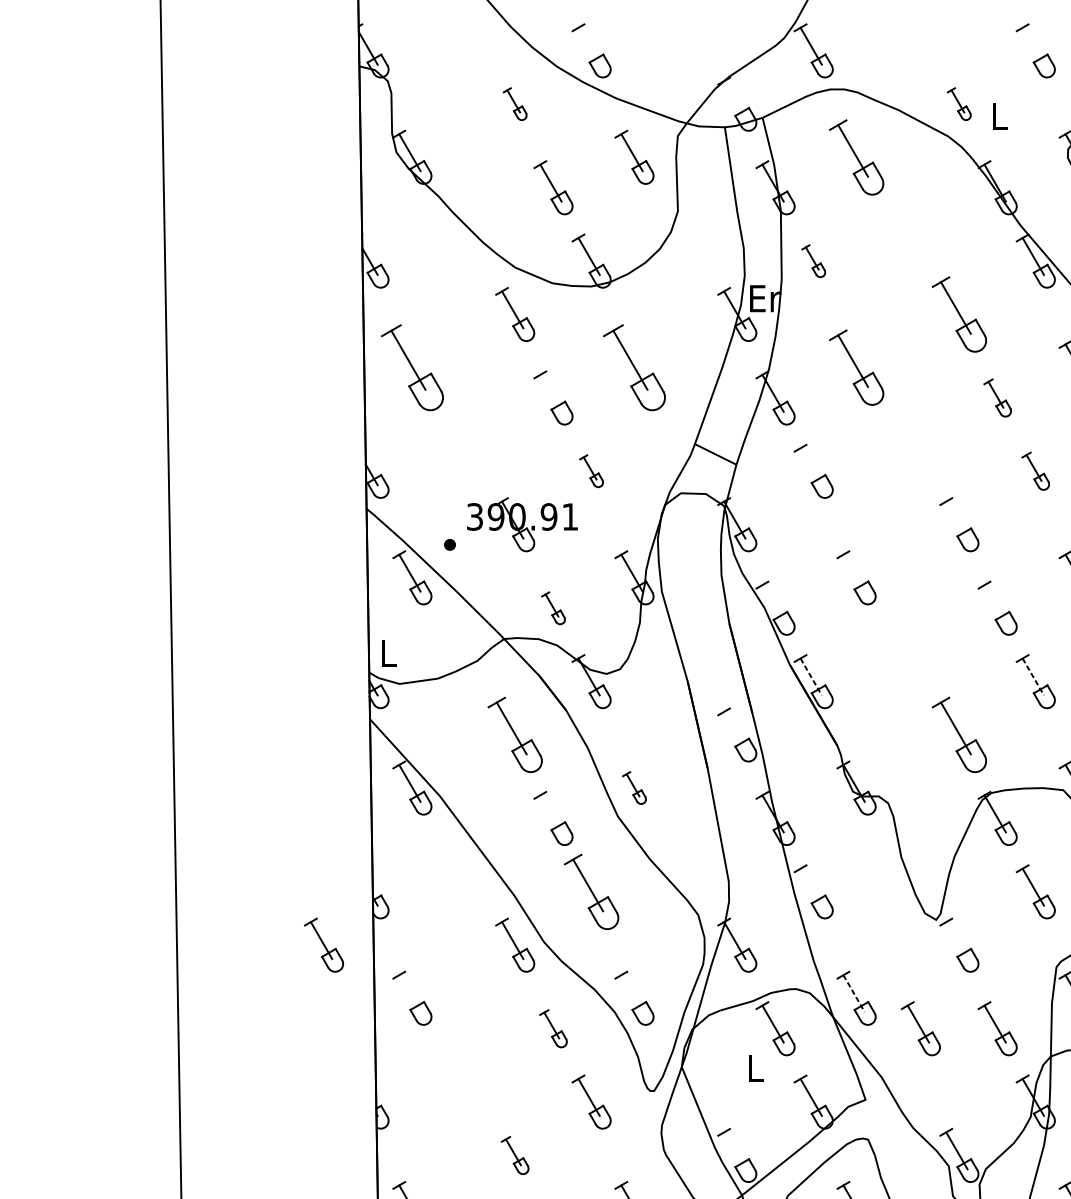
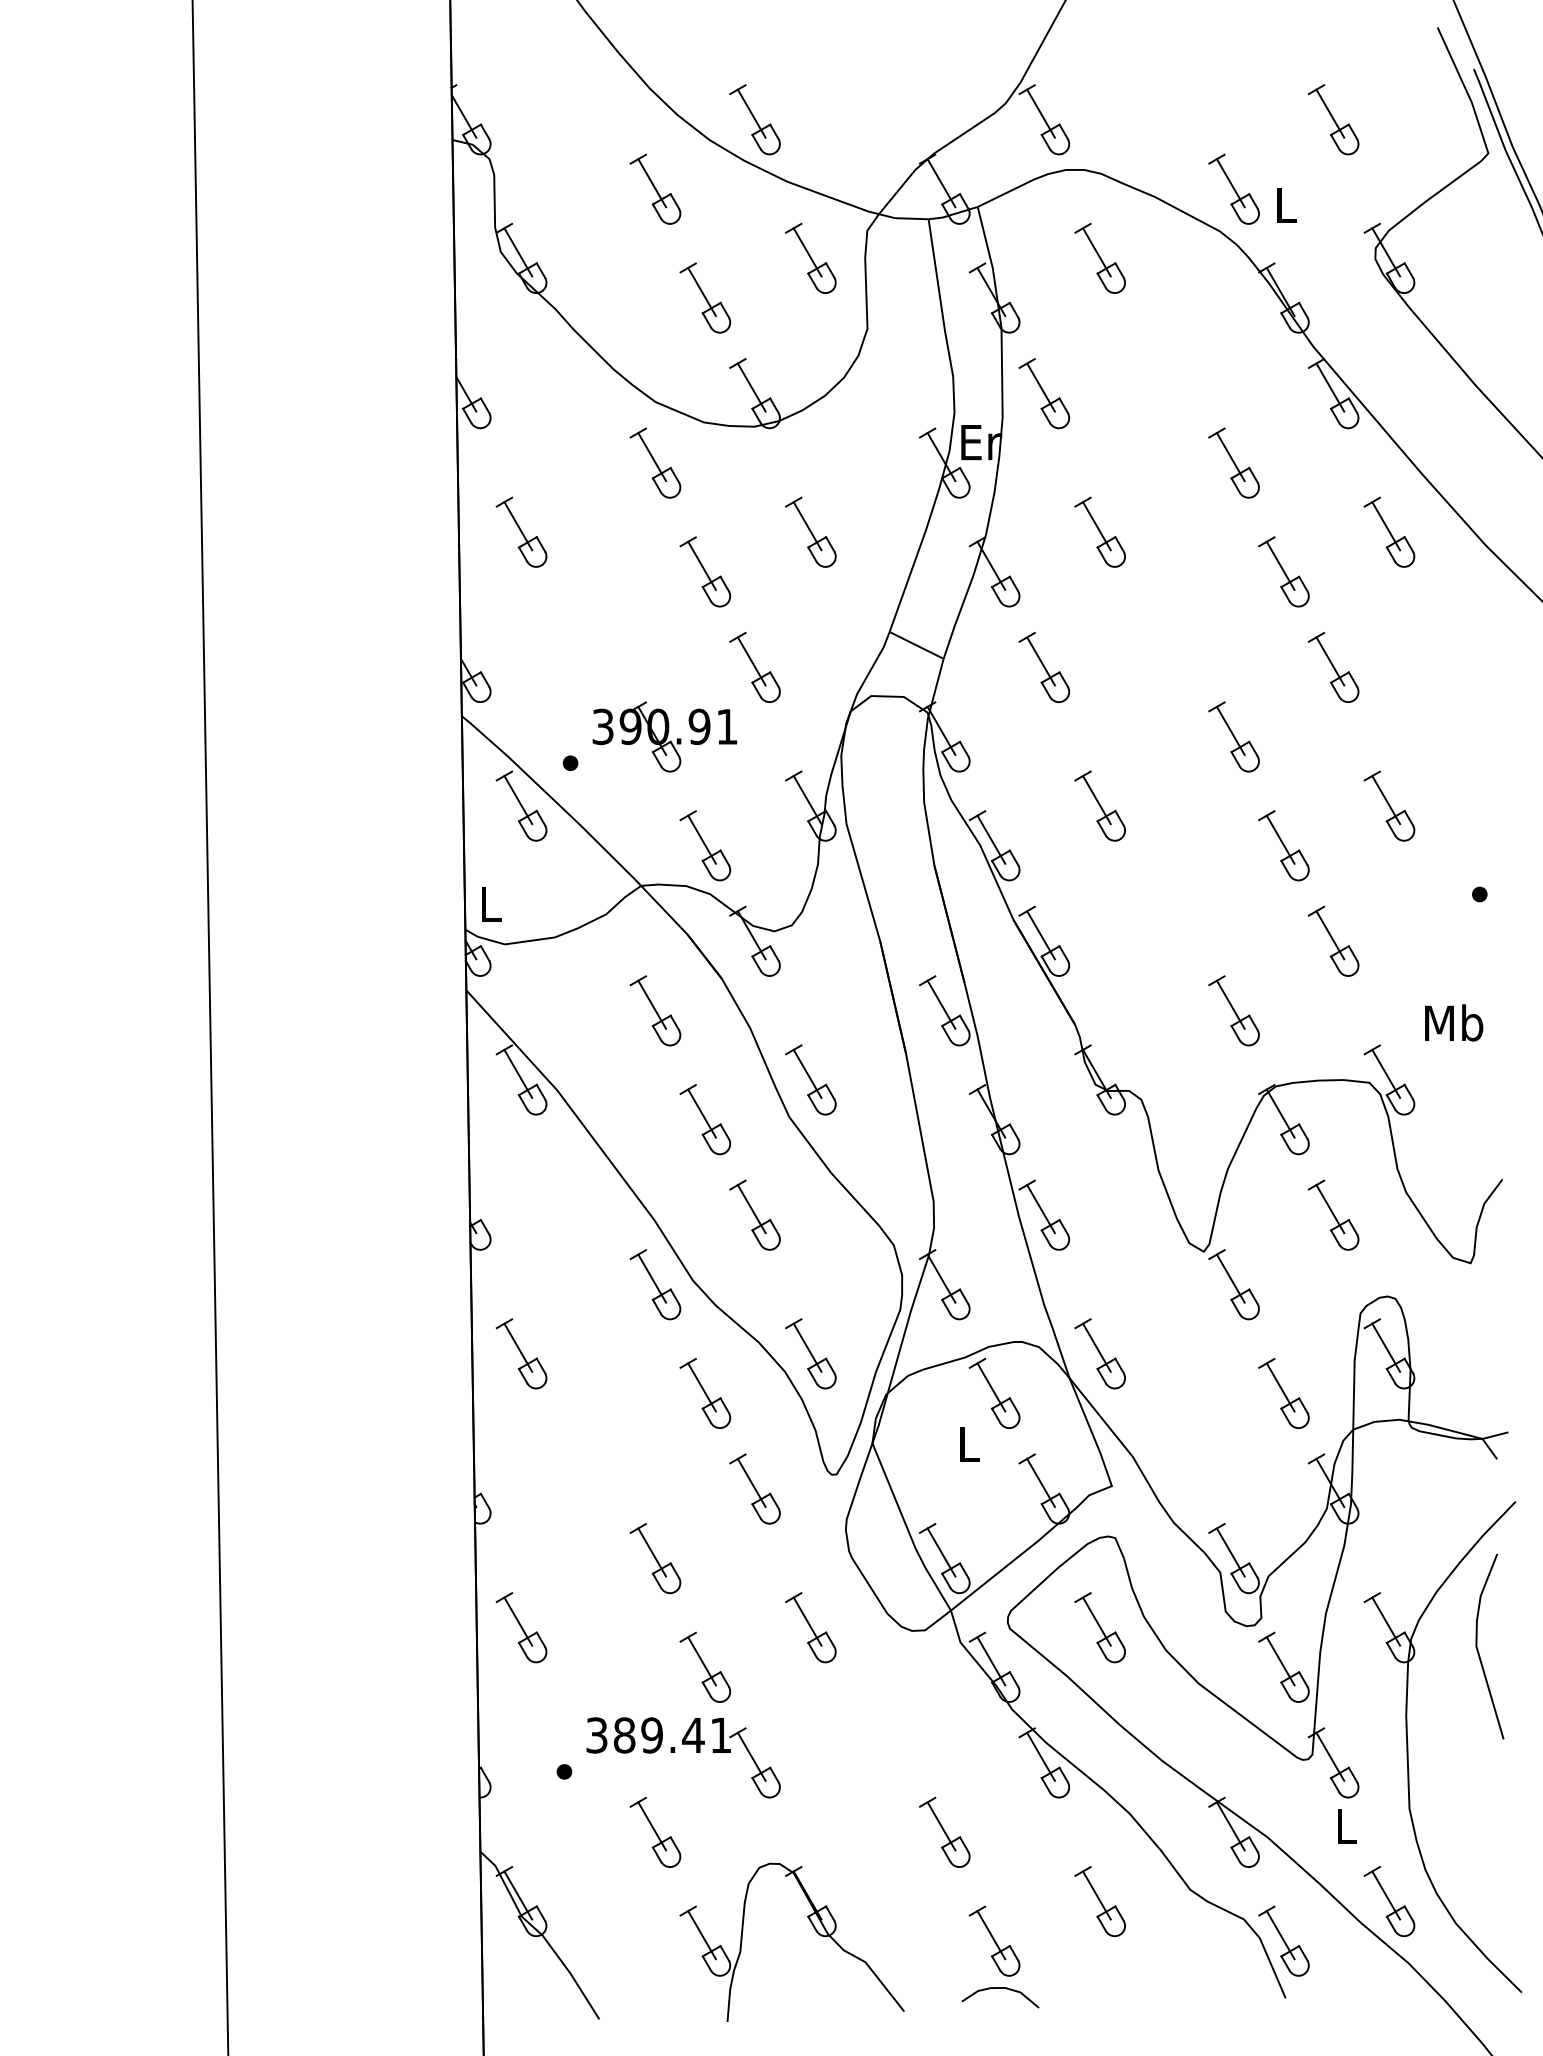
line: (588, 46) -> (751, 113), added
line: (1033, 46) -> (1330, 113), added
line: (734, 99) -> (941, 183), added
part: (515, 103) -> (655, 188), size x1.67
part: (958, 103) -> (1233, 188), size x1.67
part: (856, 156) -> (1099, 257), size x0.71
part: (813, 261) -> (1044, 393), size x1.67
part: (958, 314) -> (1233, 462), size x0.71
part: (412, 366) -> (521, 531), size x0.62
part: (634, 366) -> (810, 531), size x0.62
part: (856, 366) -> (1099, 531), size x0.71
line: (550, 393) -> (701, 565), added
part: (997, 397) -> (1283, 571), size x1.43
line: (810, 466) -> (1040, 661), added
part: (591, 470) -> (754, 666), size x1.67
part: (1035, 470) -> (1333, 666), size x1.43
line: (956, 519) -> (1230, 730), added
line: (853, 573) -> (1096, 800), added
line: (773, 603) -> (991, 839), added
line: (995, 603) -> (1280, 839), added
part: (553, 608) -> (705, 845), size x1.67
line: (811, 677) -> (1041, 935), dashed -> solid
line: (1033, 677) -> (1330, 935), dashed -> solid
line: (734, 730) -> (941, 1004), added
part: (515, 734) -> (655, 1010), size x0.71
part: (958, 734) -> (1233, 1010), size x0.71
part: (634, 787) -> (810, 1079), size x1.67
line: (550, 813) -> (701, 1113), added
line: (810, 887) -> (1040, 1209), added
part: (591, 891) -> (754, 1214), size x0.71
line: (956, 940) -> (1230, 1278), added
part: (324, 945) -> (406, 1284), removed
line: (410, 993) -> (518, 1347), added
line: (631, 993) -> (807, 1347), added
line: (853, 993) -> (1096, 1347), dashed -> solid
part: (920, 1027) -> (1183, 1392), removed
part: (553, 1028) -> (705, 1393), size x1.43
line: (734, 1150) -> (941, 1552), added
part: (515, 1155) -> (655, 1558), size x1.43

